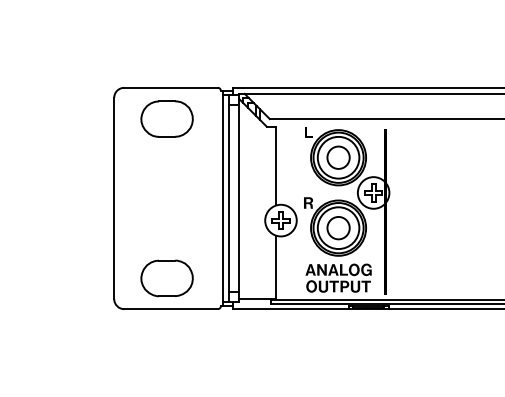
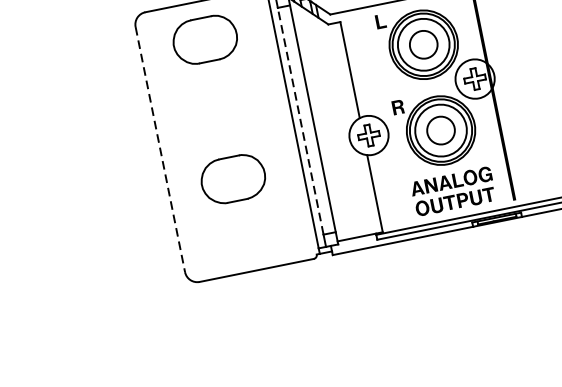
line: (114, 198) -> (160, 149), solid -> dashed
line: (229, 198) -> (300, 121), solid -> dashed
part: (166, 278) -> (232, 179), moved

